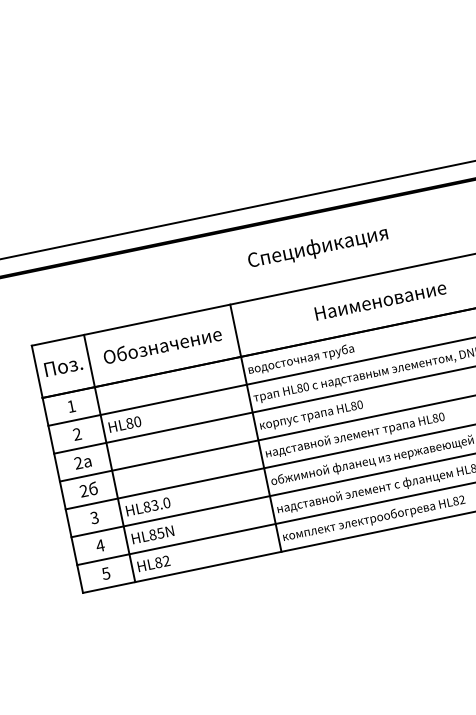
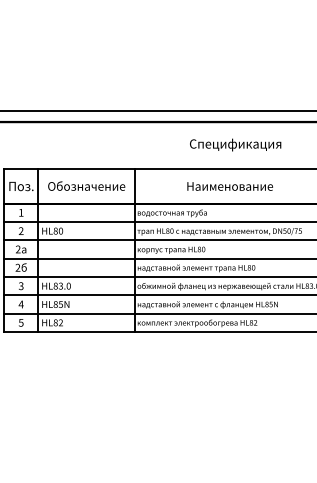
text: (317, 247) -> (235, 144), moved

